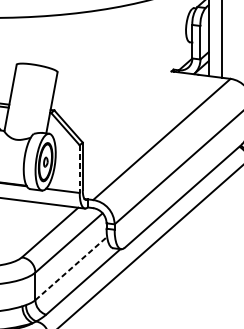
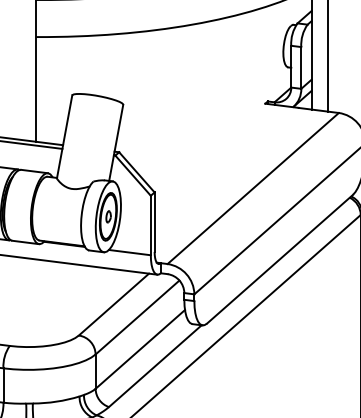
line: (79, 169) -> (150, 225), dashed -> solid
line: (71, 268) -> (140, 349), dashed -> solid

